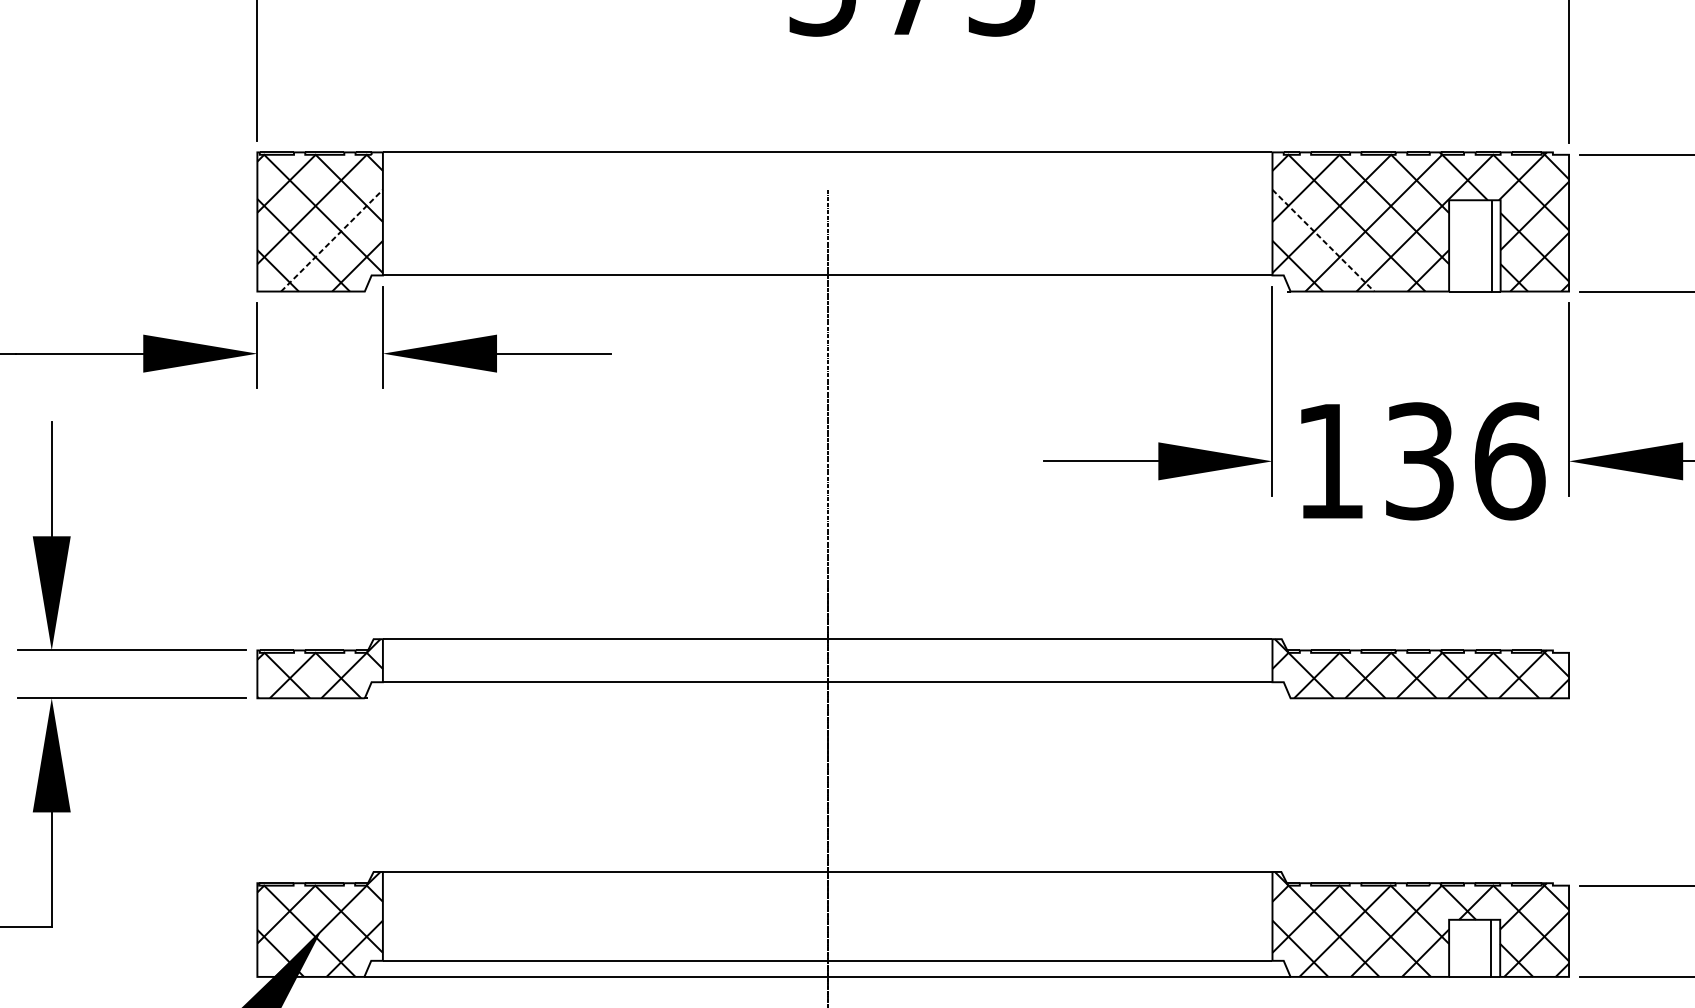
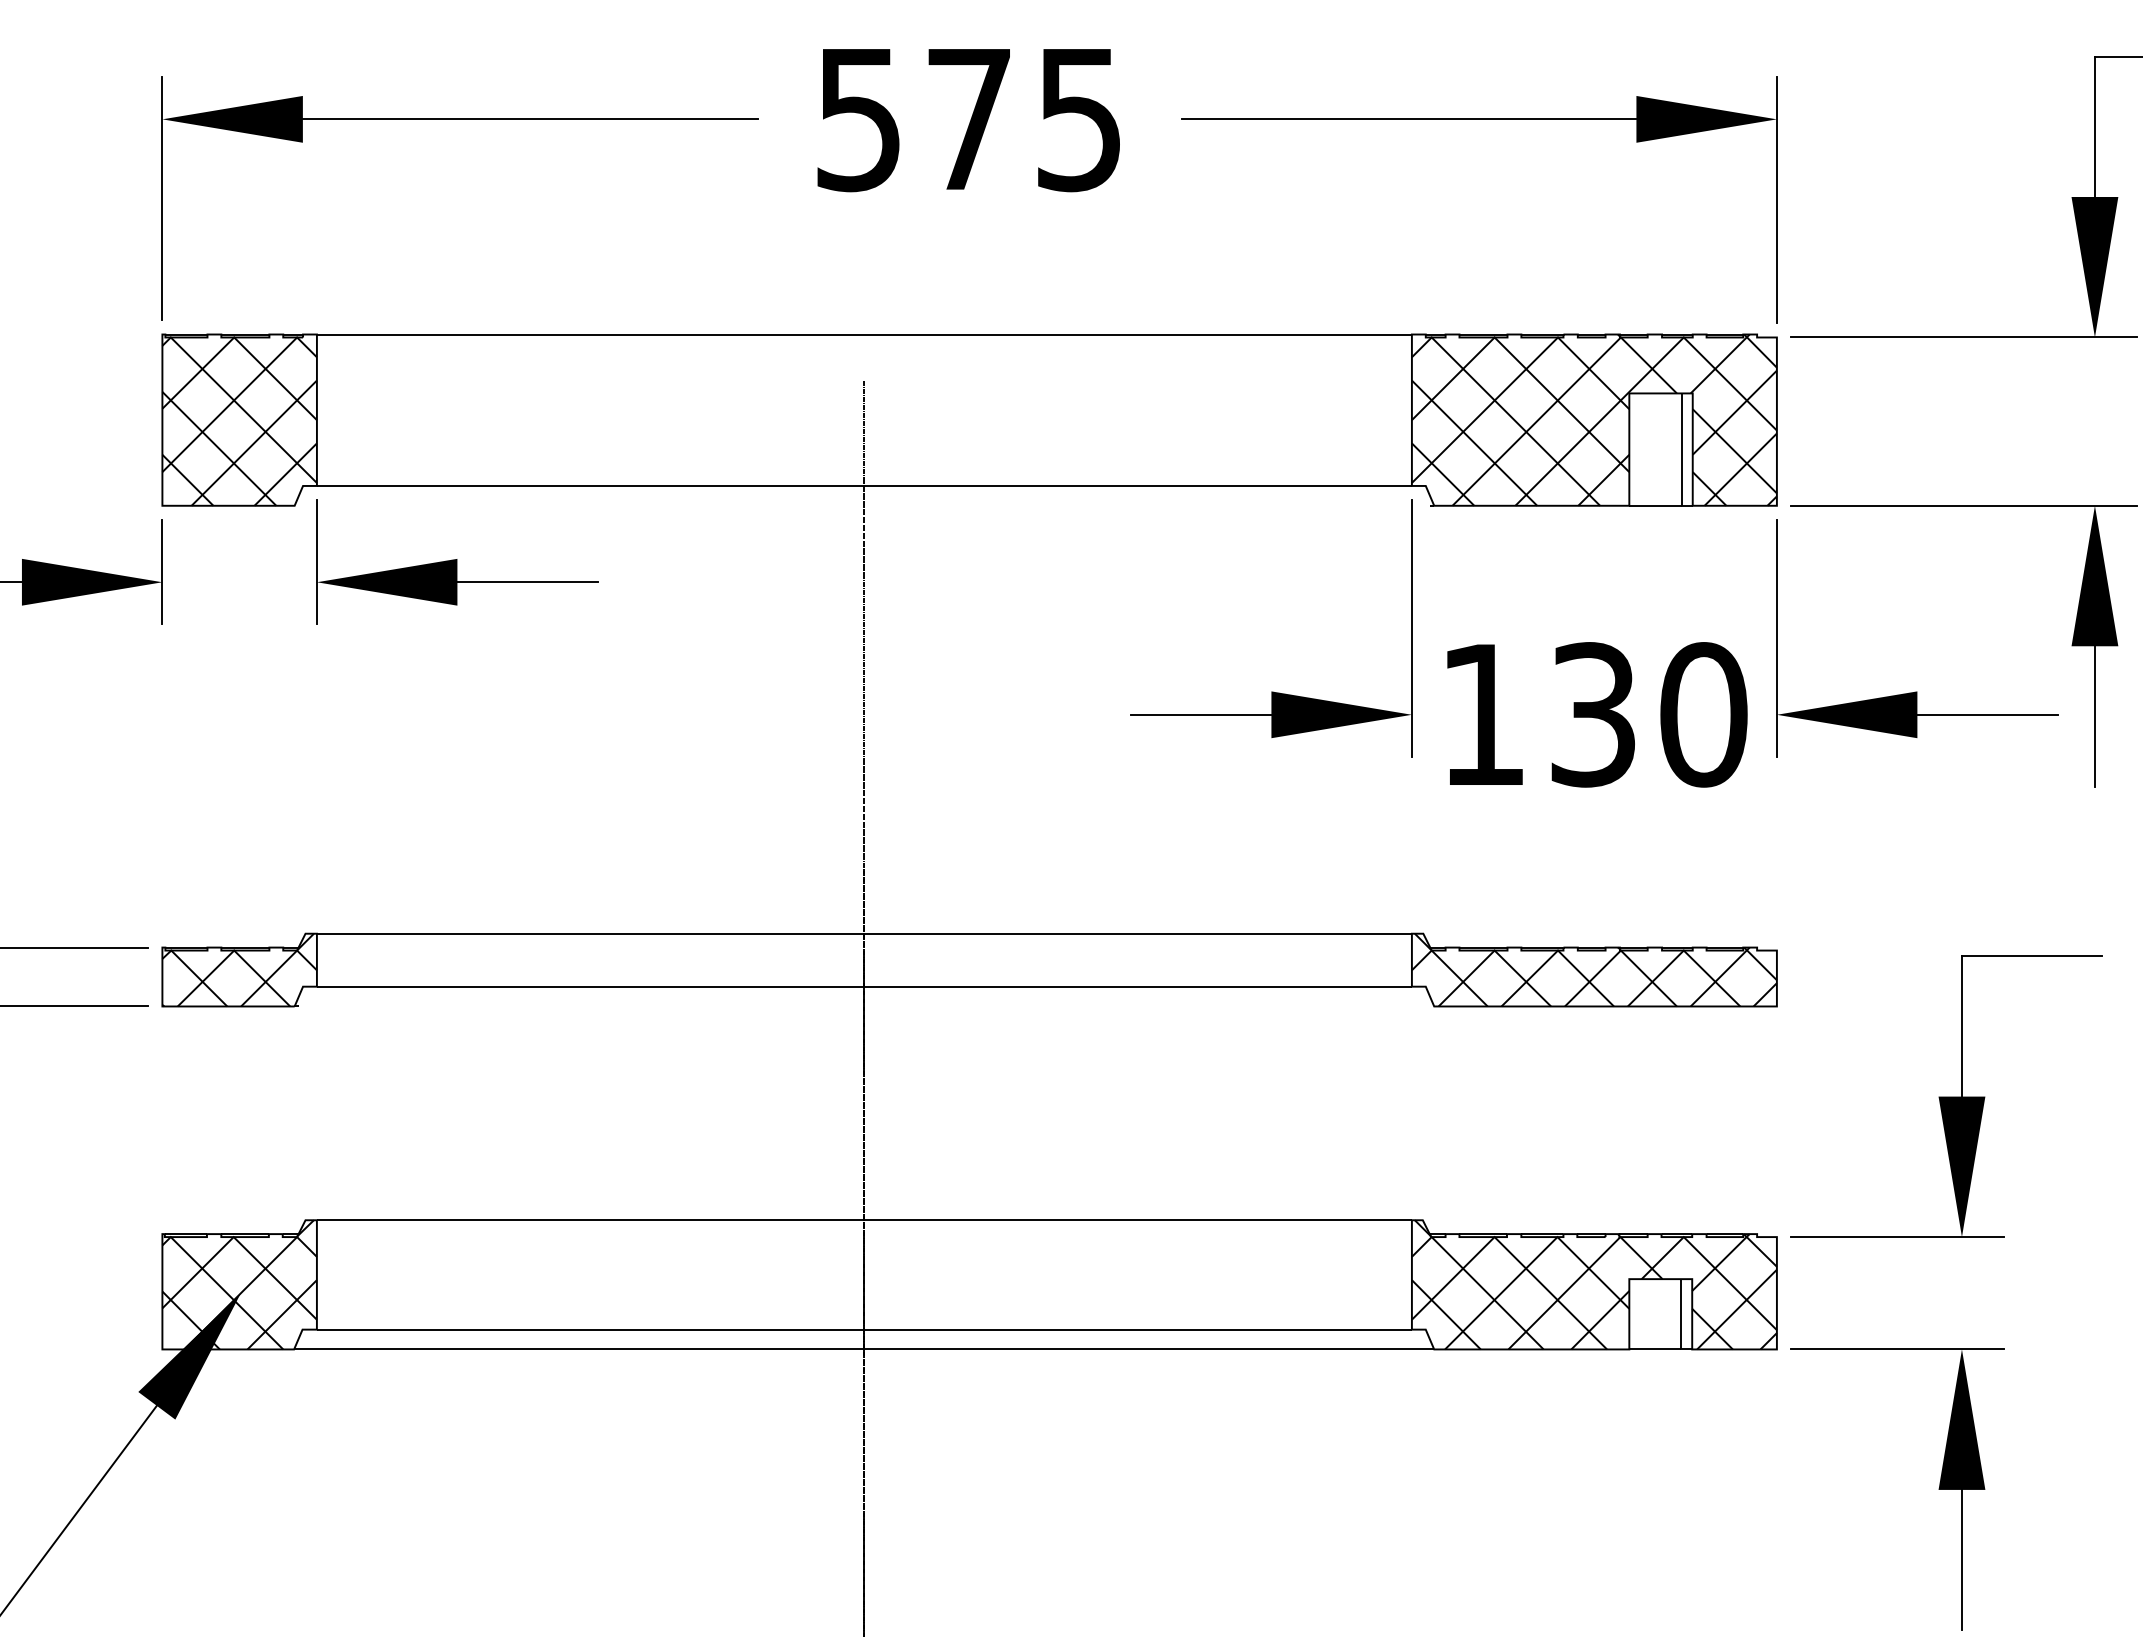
line: (332, 240) -> (254, 443), dashed -> solid
line: (1323, 240) -> (1474, 443), dashed -> solid
text: (1510, 461) -> (1704, 714), 136 -> 130

